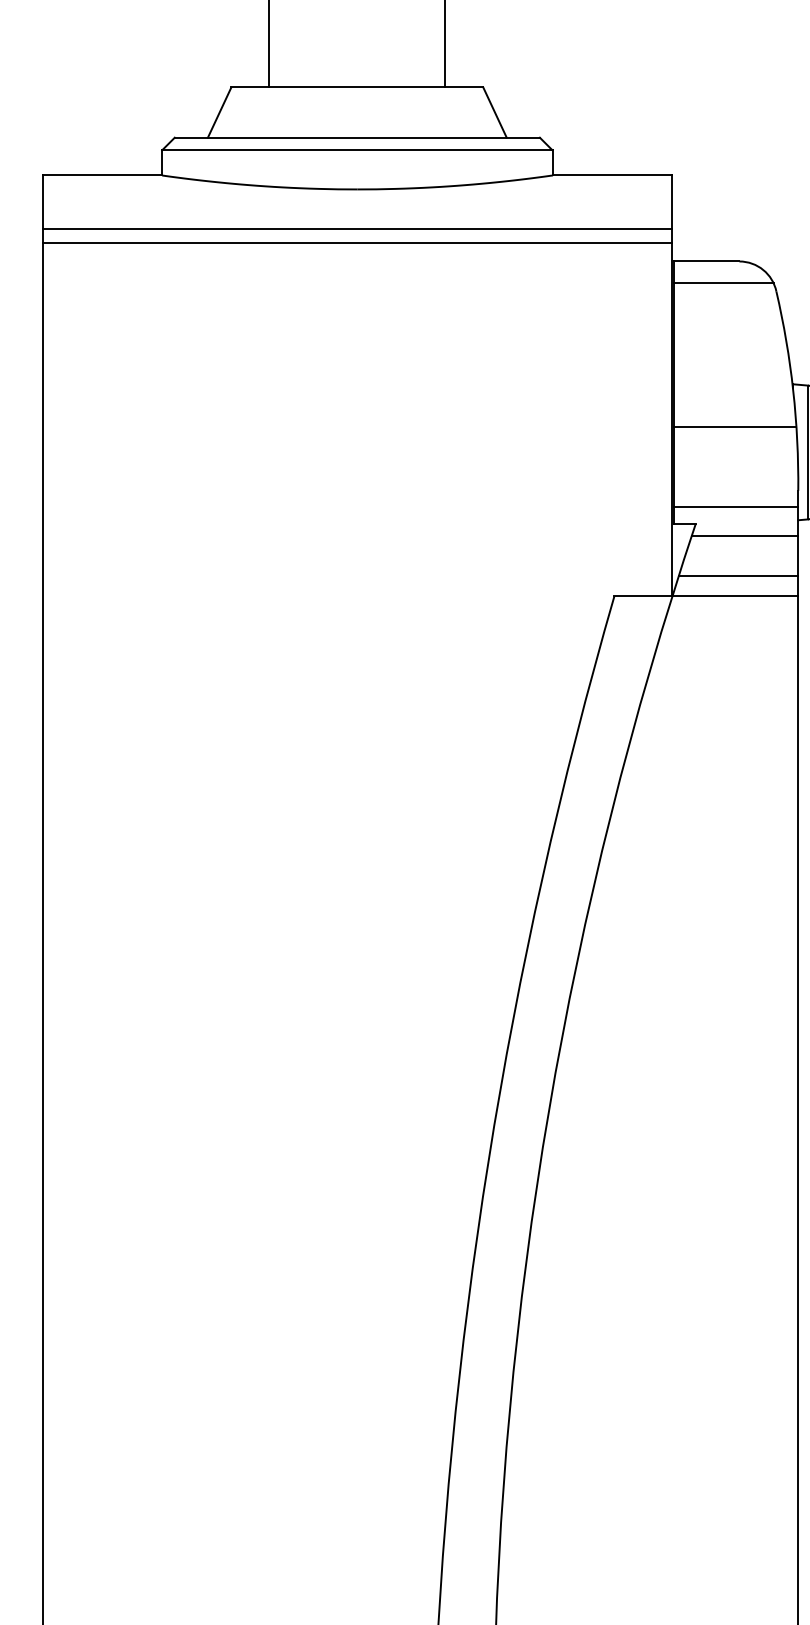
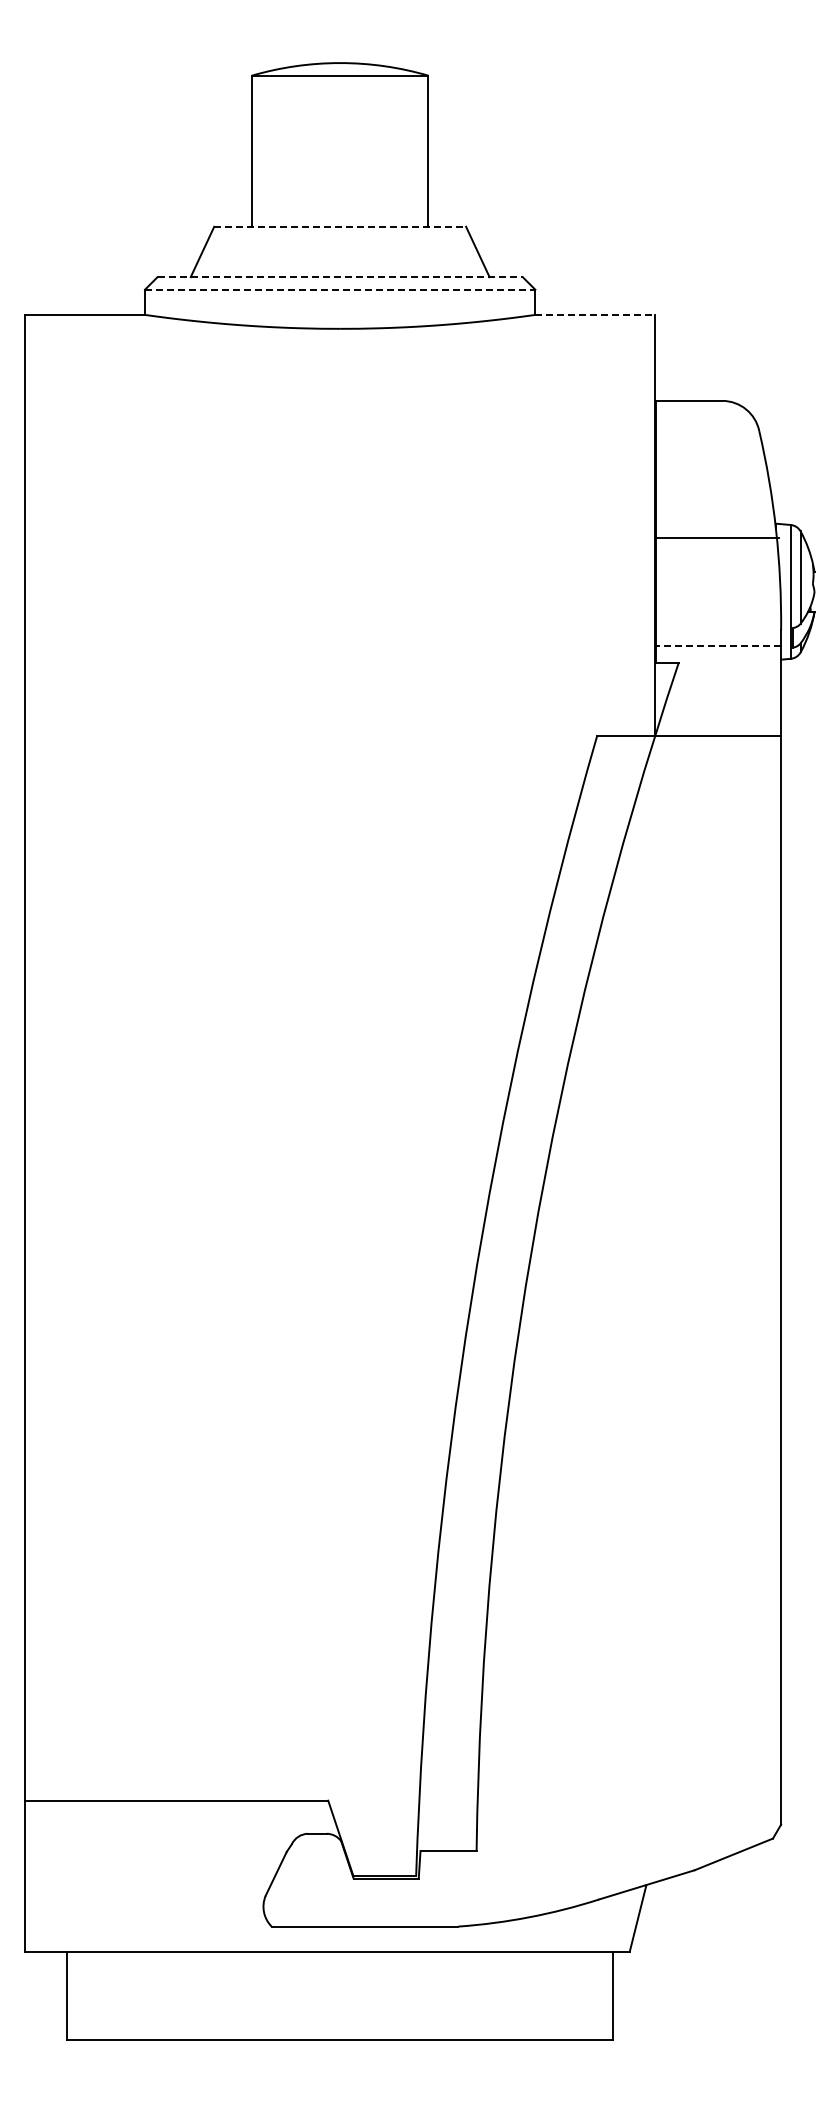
line: (357, 87) -> (340, 226), solid -> dashed
line: (357, 138) -> (340, 277), solid -> dashed
line: (357, 150) -> (340, 289), solid -> dashed
line: (612, 175) -> (595, 314), solid -> dashed
line: (356, 229) -> (339, 368), removed
line: (356, 243) -> (339, 382), removed
line: (723, 283) -> (706, 422), removed
line: (734, 427) -> (717, 538), moved
line: (735, 507) -> (718, 646), solid -> dashed
line: (744, 536) -> (727, 675), removed
line: (738, 576) -> (721, 715), removed

